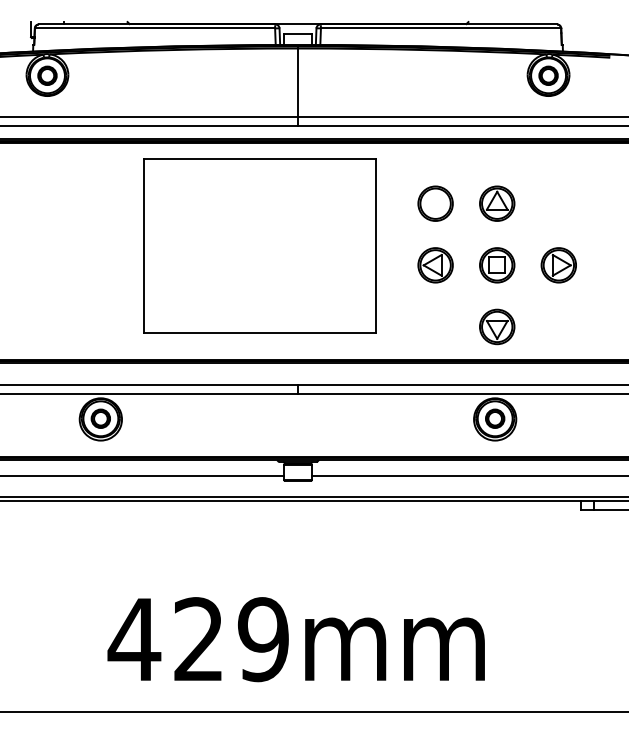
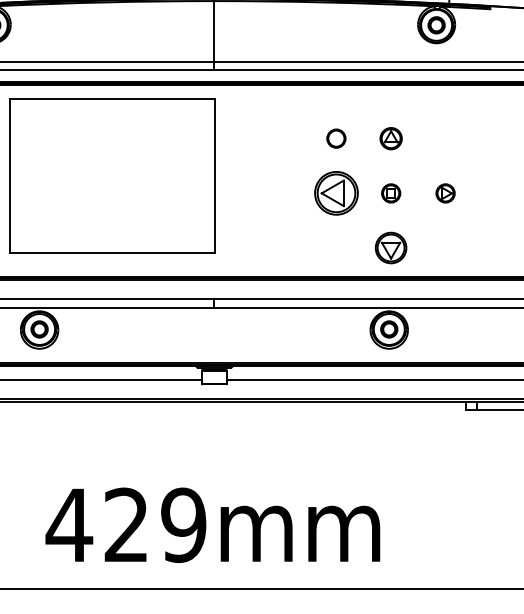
part: (435, 203) -> (336, 138), size x0.6
part: (497, 203) -> (391, 138), size x0.7
part: (259, 245) -> (111, 175), moved
part: (435, 265) -> (336, 193), size x1.4
part: (497, 265) -> (391, 193), size x0.6
part: (558, 265) -> (445, 193), size x0.6

